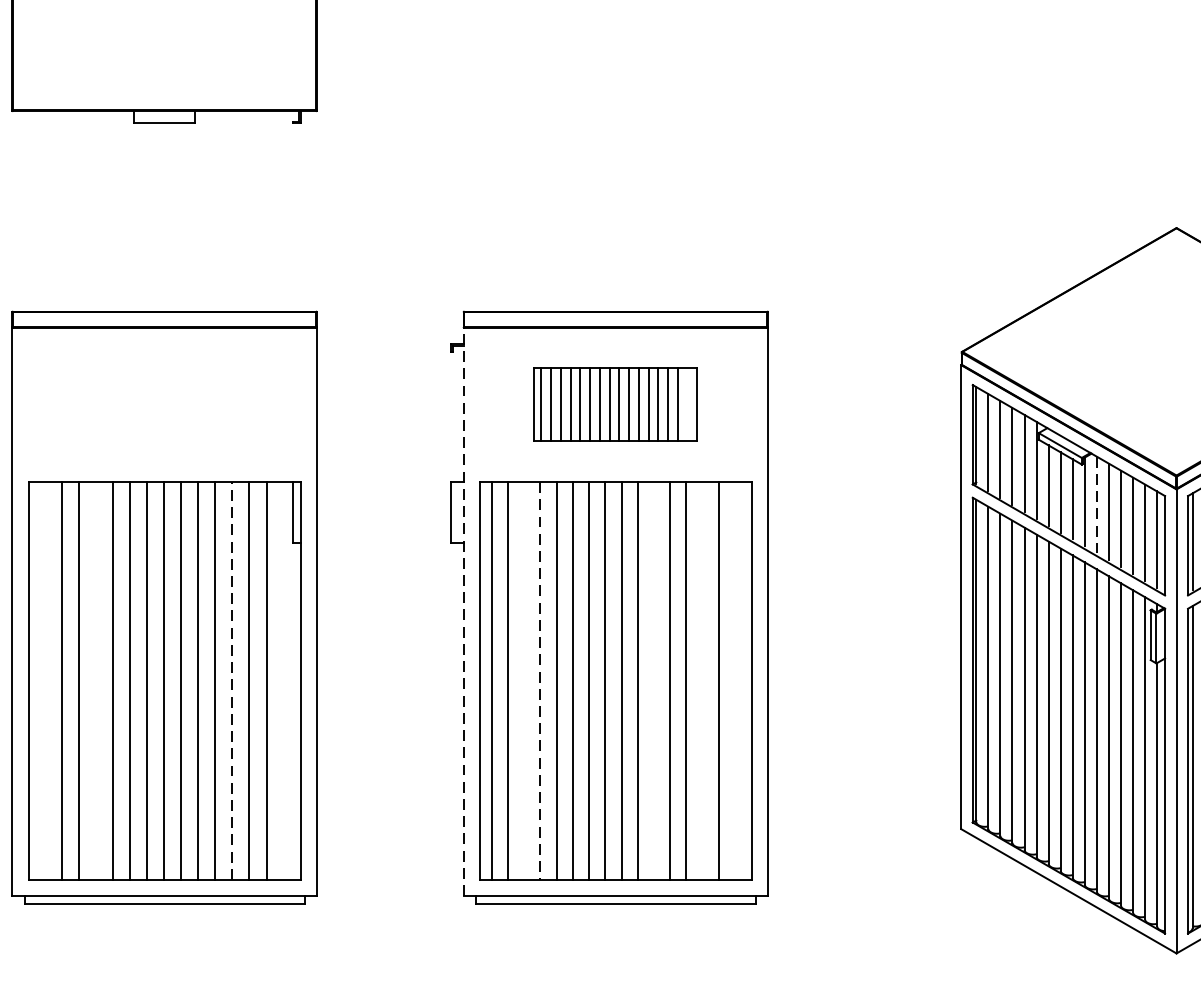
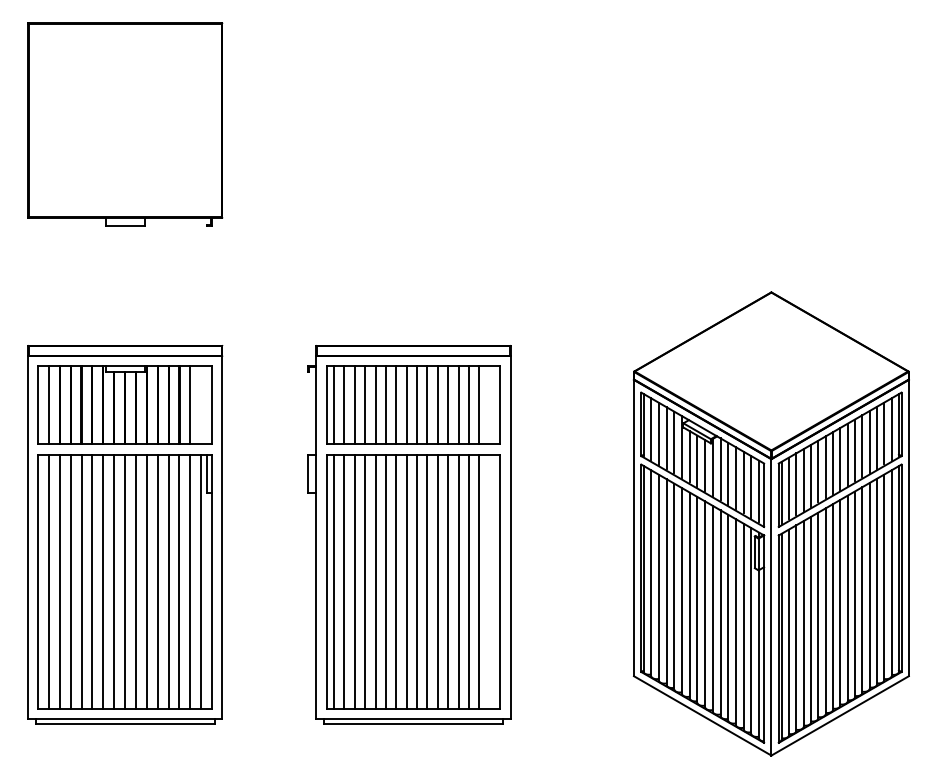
part: (163, 403) -> (124, 404), added
part: (615, 403) -> (413, 404), size x1.67
line: (1096, 505) -> (720, 469), dashed -> solid
line: (464, 611) -> (316, 537), dashed -> solid
line: (44, 680) -> (48, 581), added
line: (96, 680) -> (81, 581), added
line: (232, 680) -> (168, 581), dashed -> solid
line: (283, 680) -> (201, 581), added
line: (523, 680) -> (354, 581), added
line: (540, 680) -> (365, 581), dashed -> solid
line: (653, 680) -> (437, 581), added
line: (702, 680) -> (468, 581), added

